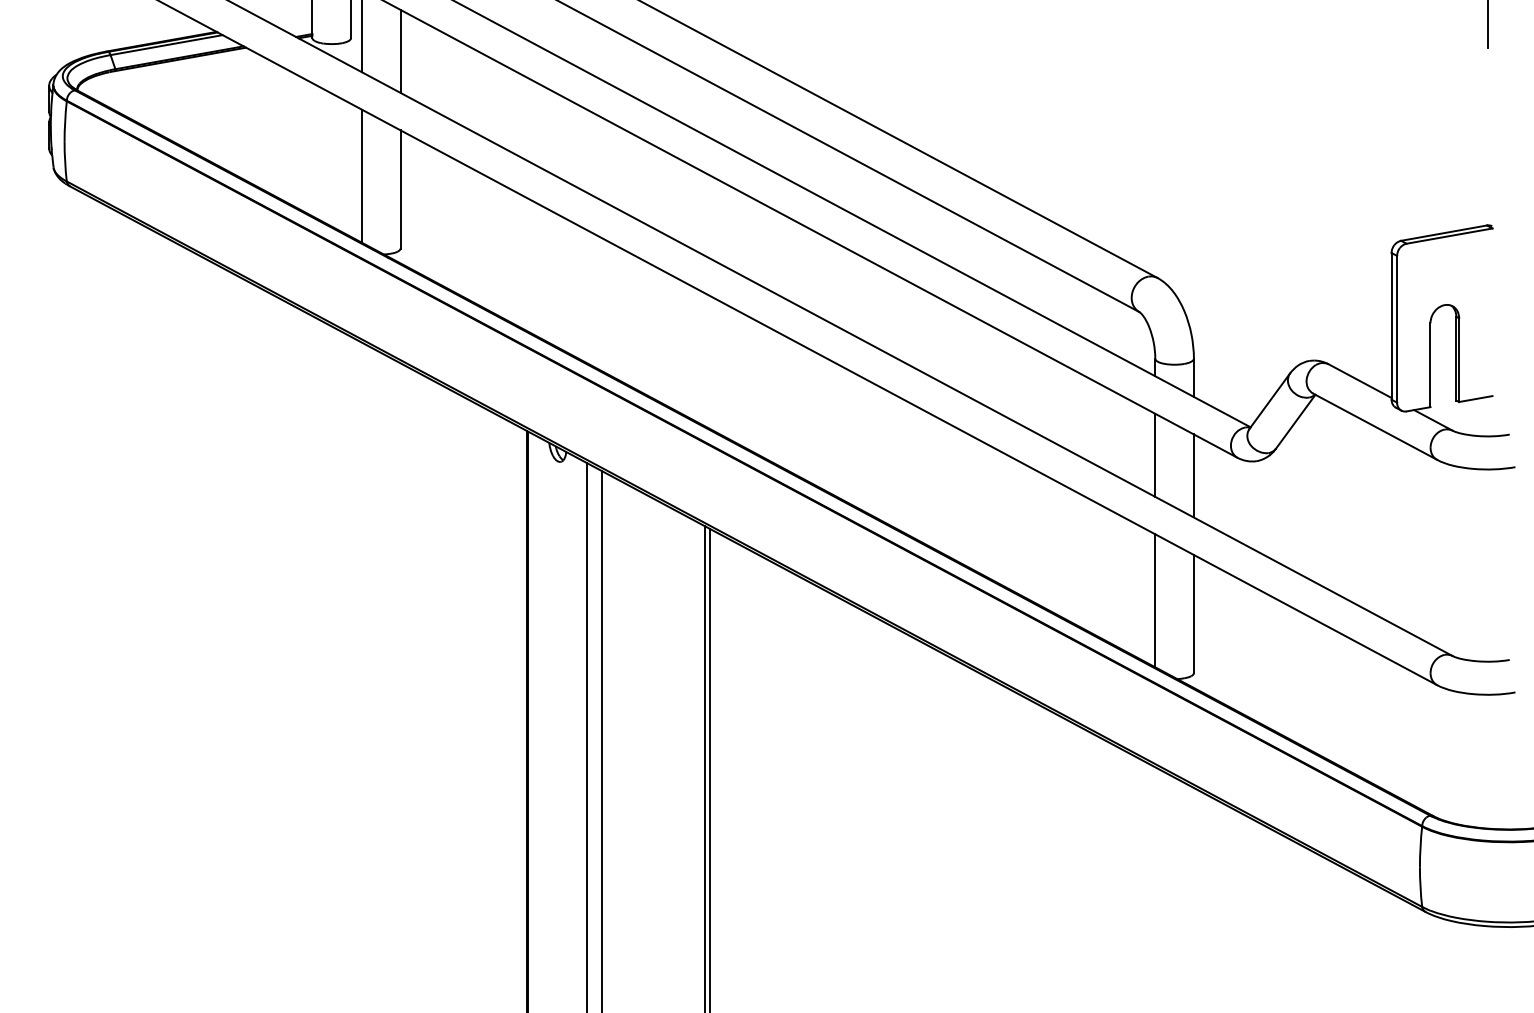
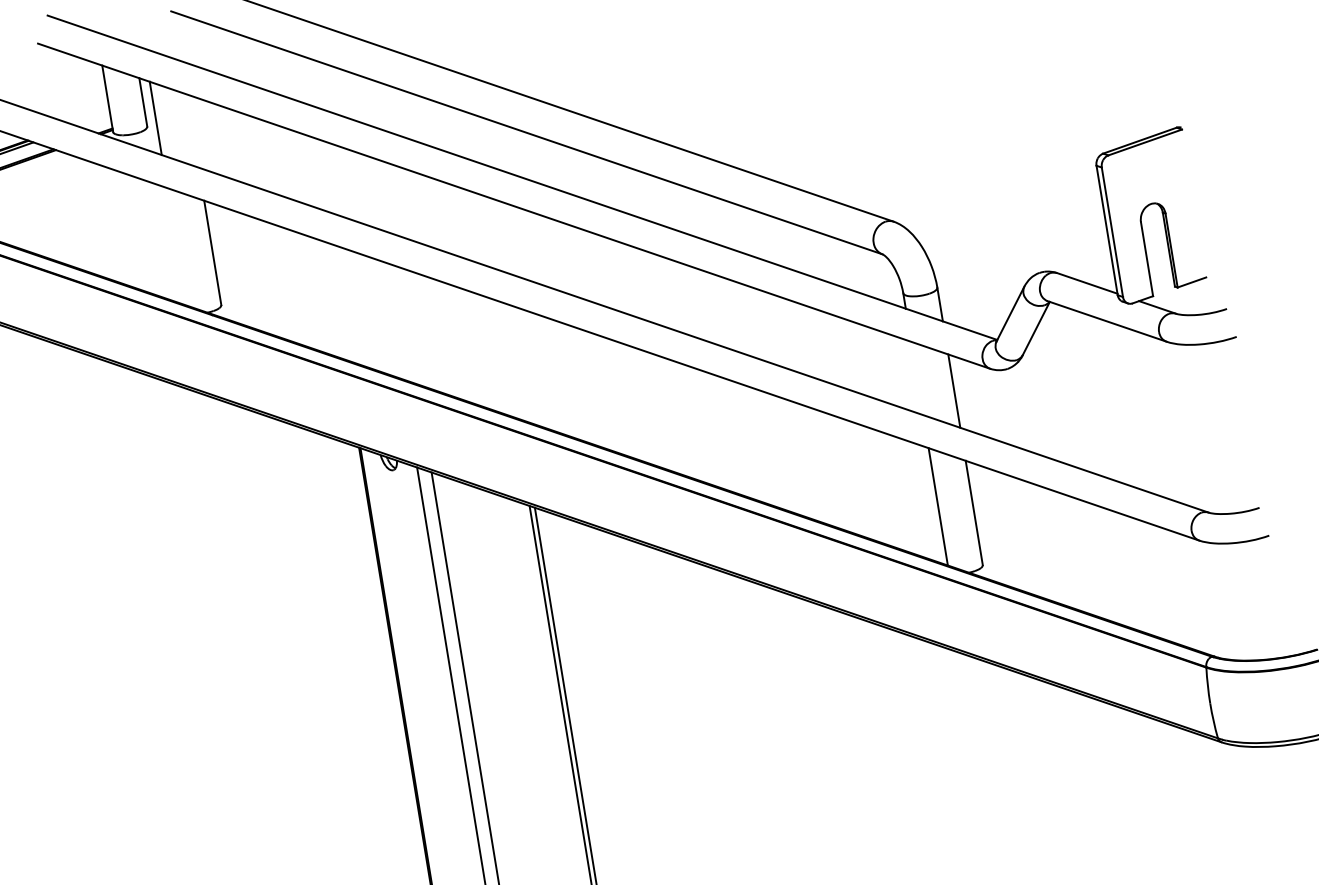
line: (400, 50) -> (192, 130), removed
line: (361, 175) -> (176, 246), removed
line: (1155, 454) -> (917, 377), removed

